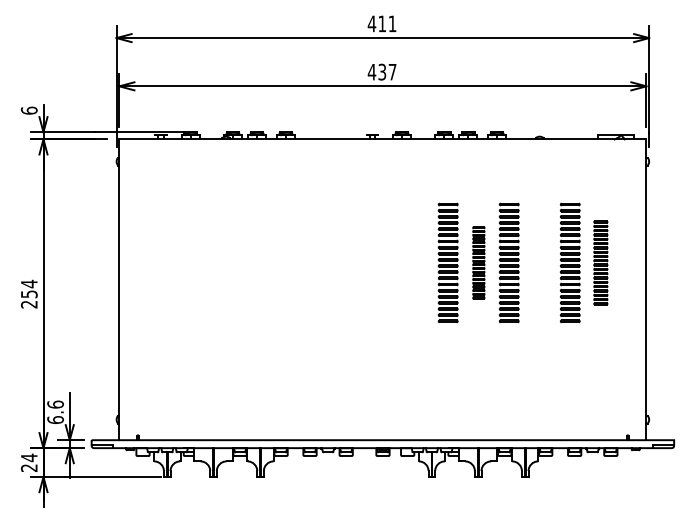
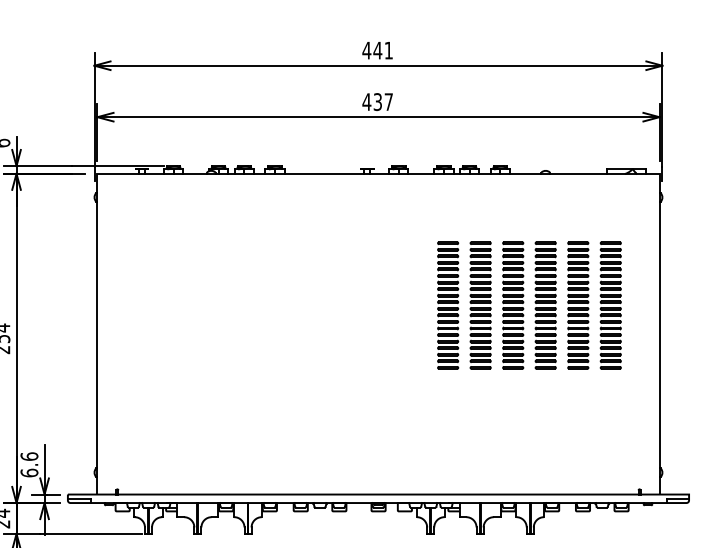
text: (382, 23) -> (378, 50), 411 -> 441
part: (478, 262) -> (480, 305), size x1.67
part: (539, 262) -> (545, 305), added
part: (600, 262) -> (610, 305), size x1.43

